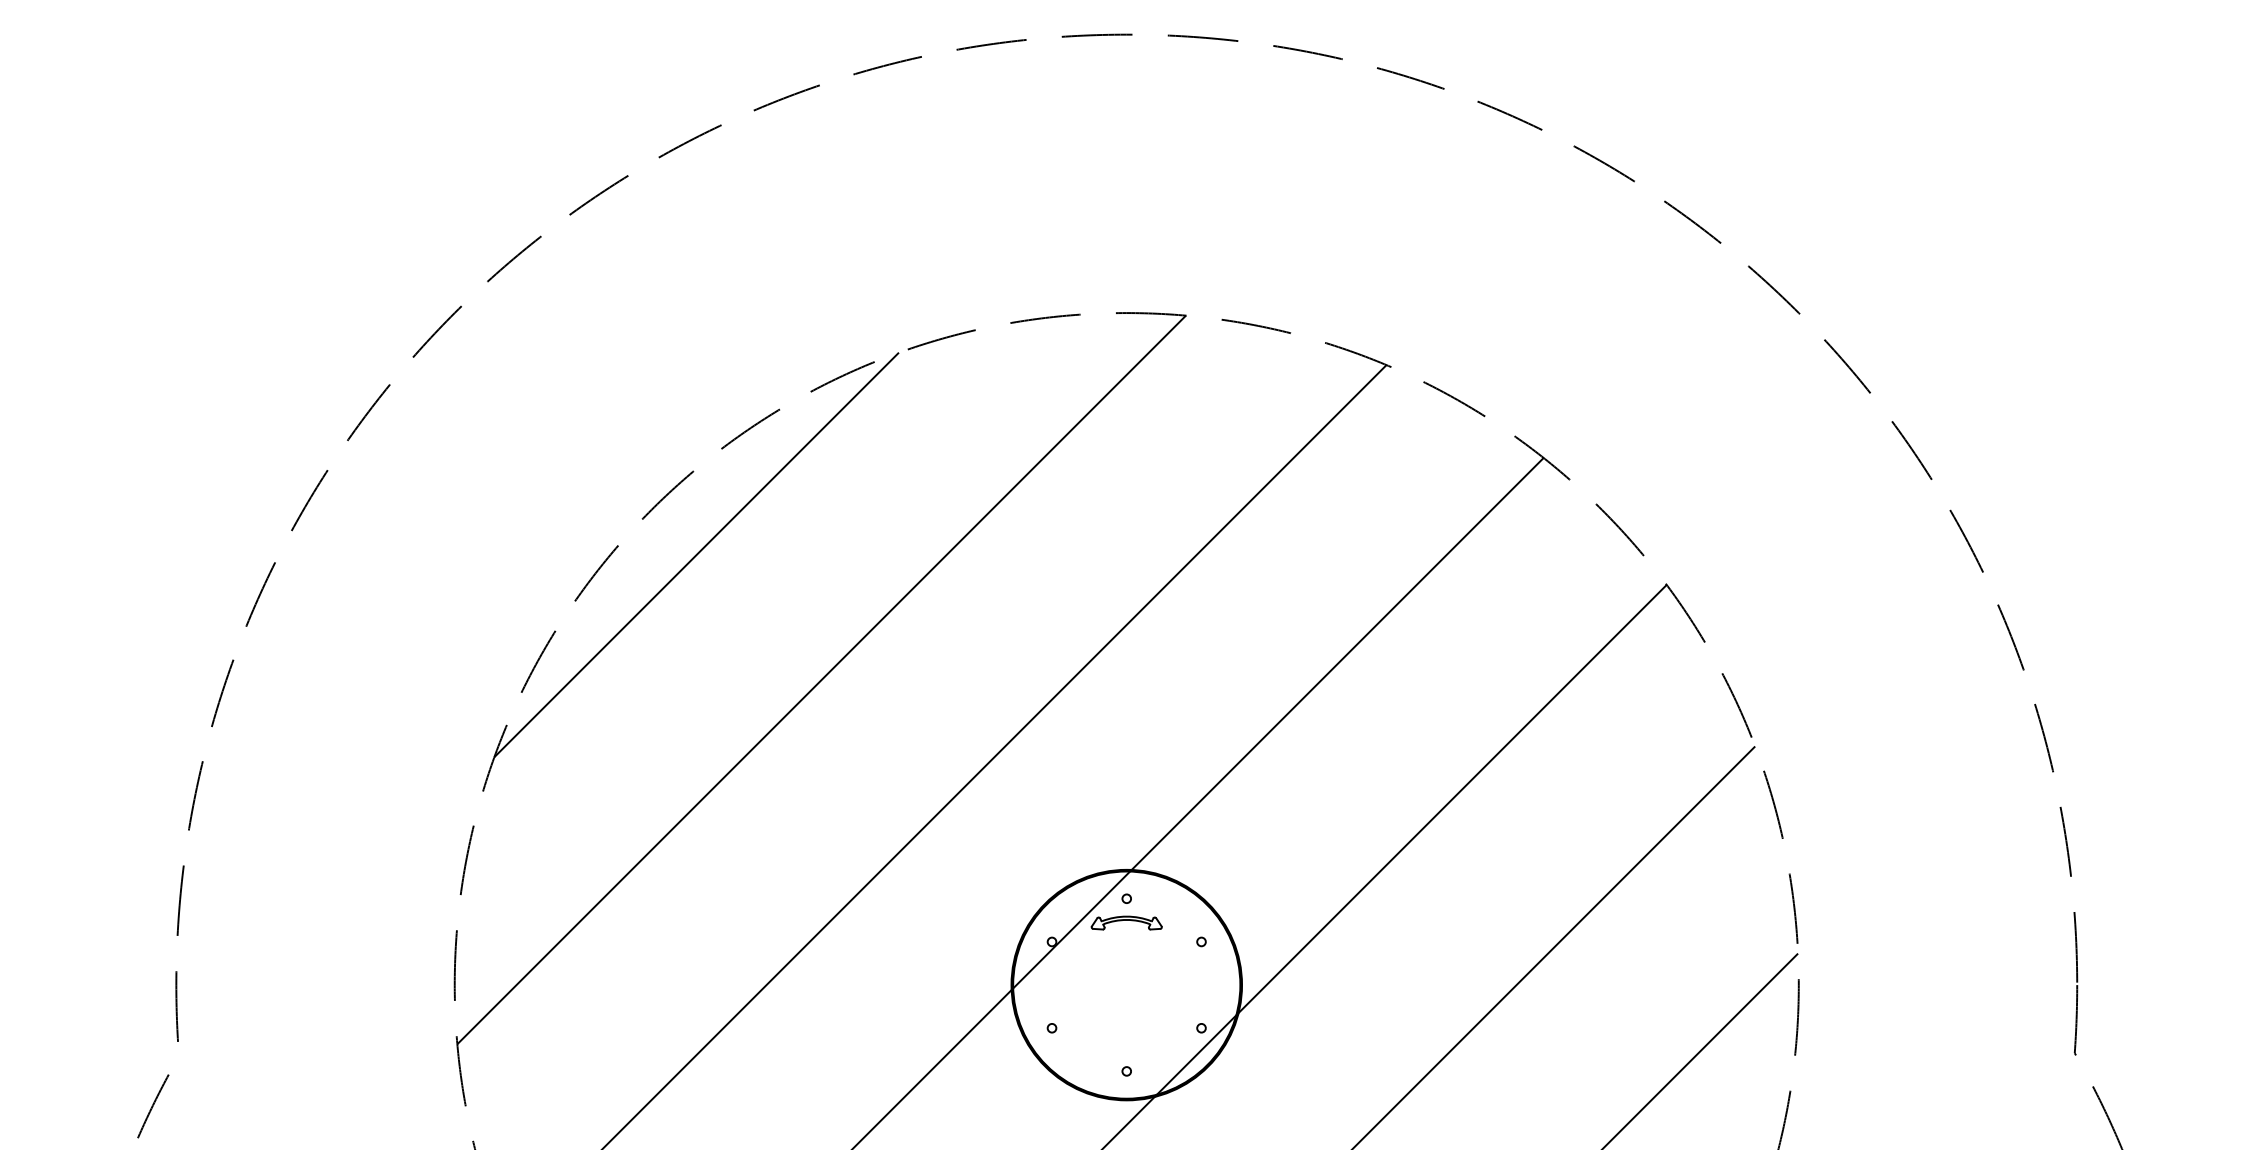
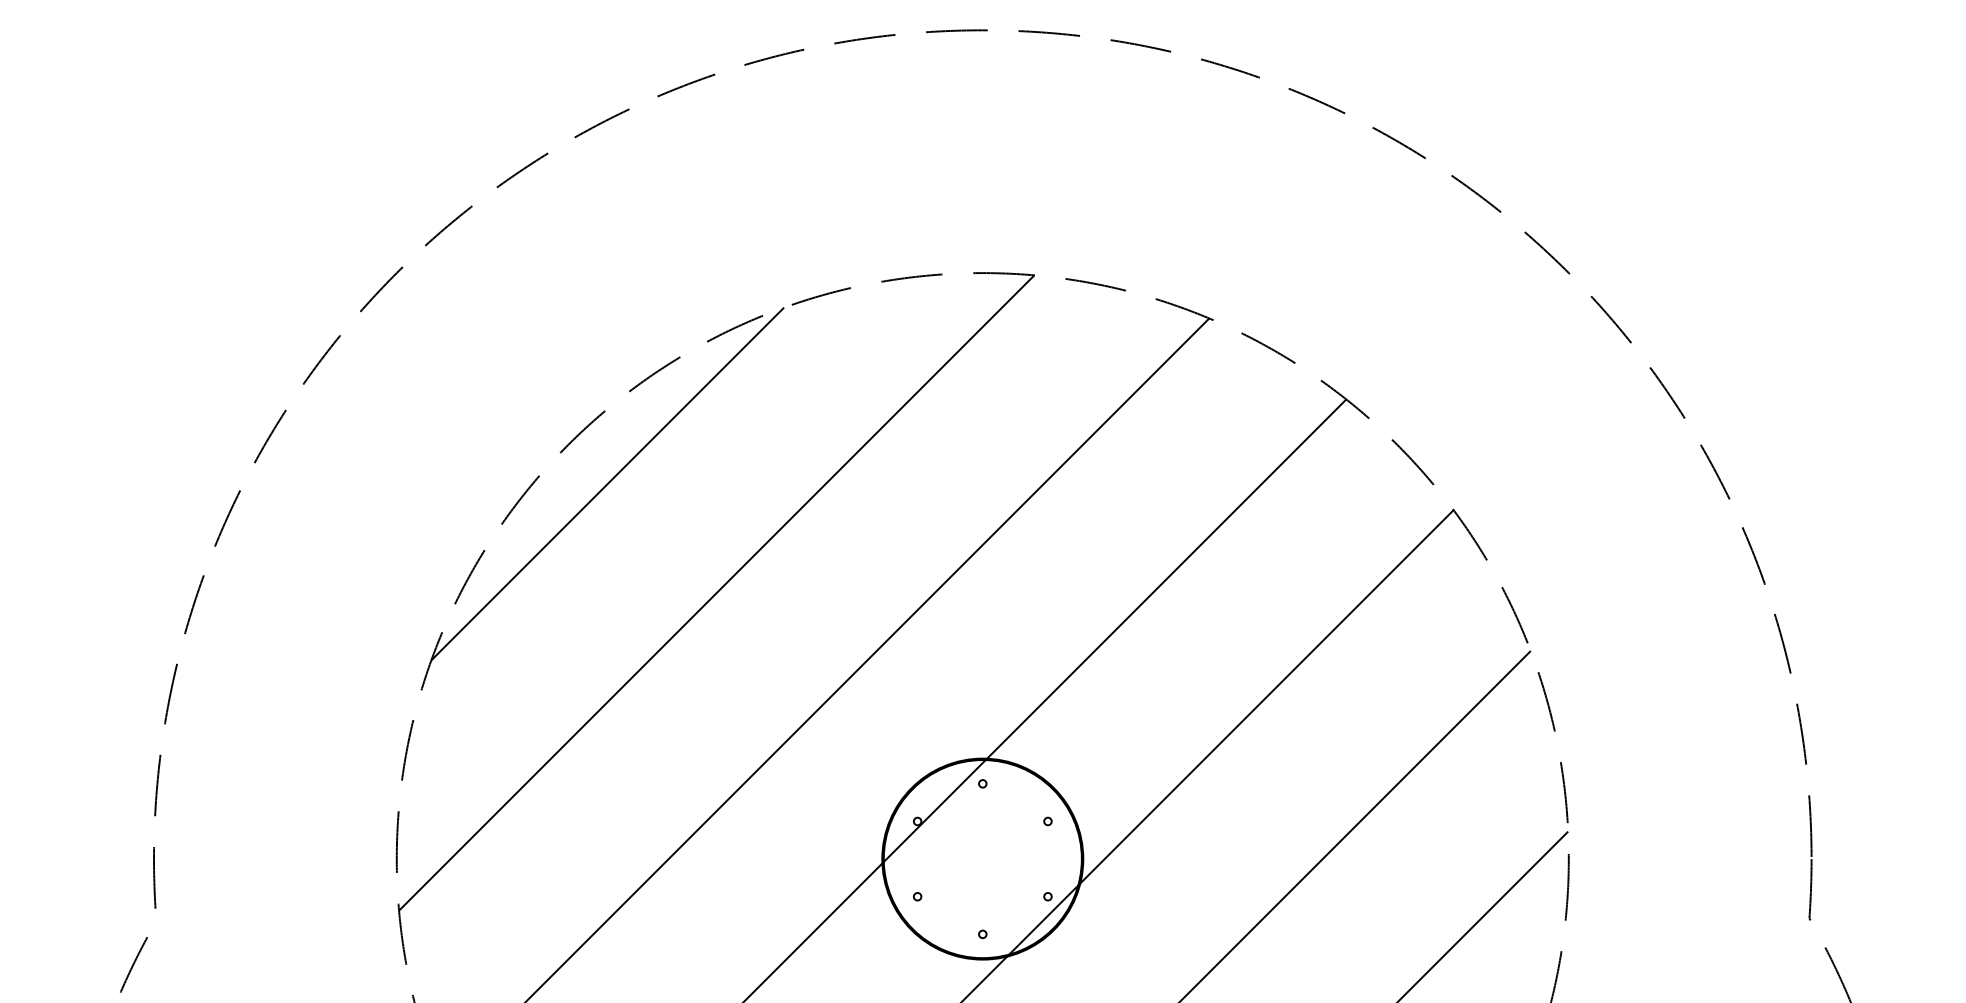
part: (1126, 922) -> (982, 804), removed

